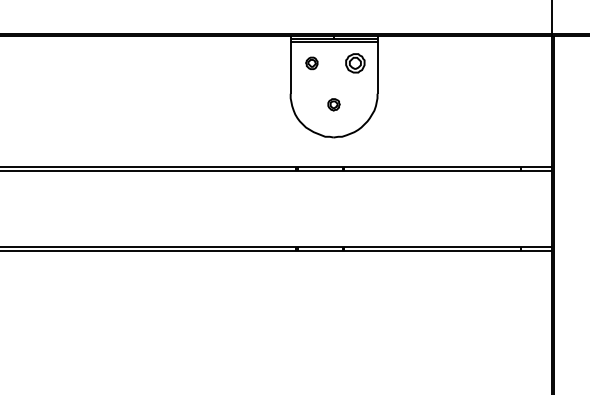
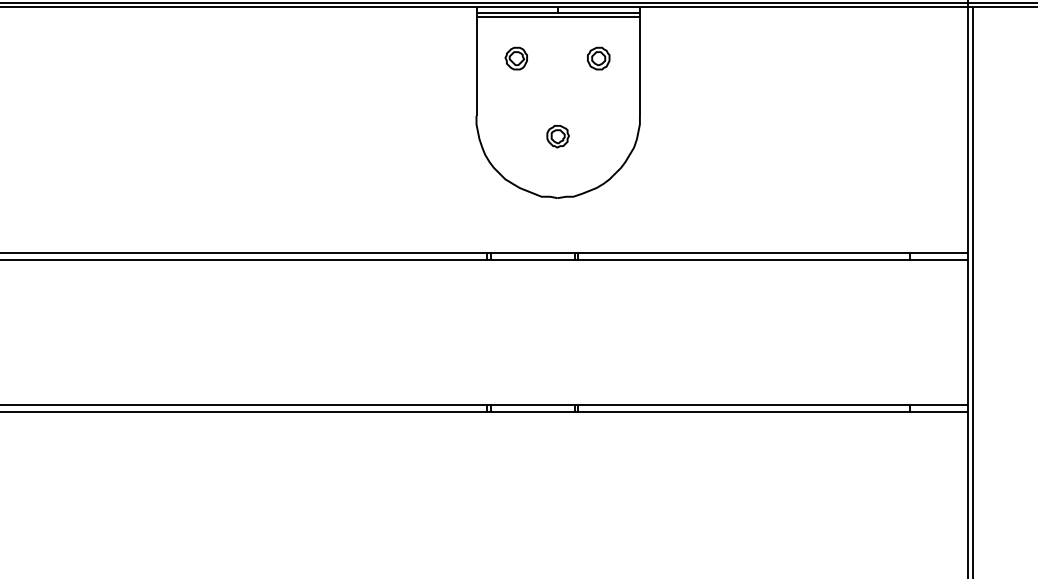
part: (355, 63) -> (598, 58), size x0.62

